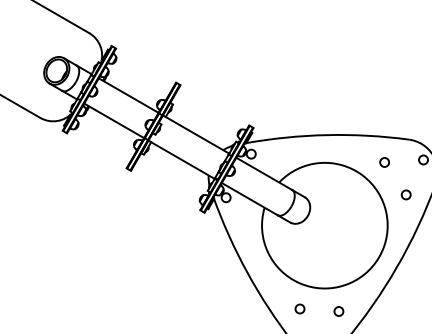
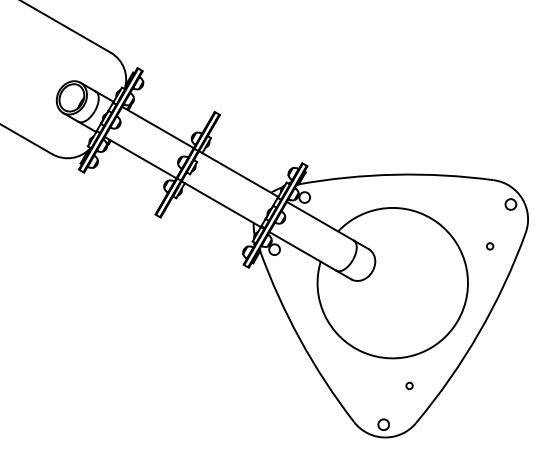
circle: (384, 162) -> (464, 207), removed
circle: (405, 195) -> (489, 246), size x0.6
circle: (299, 308) -> (362, 382), removed
circle: (338, 311) -> (409, 385), size x0.6

